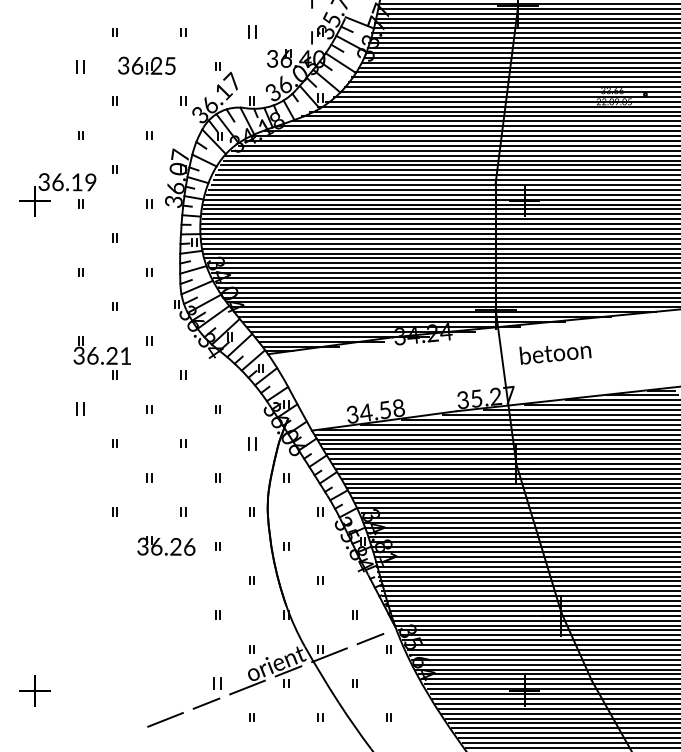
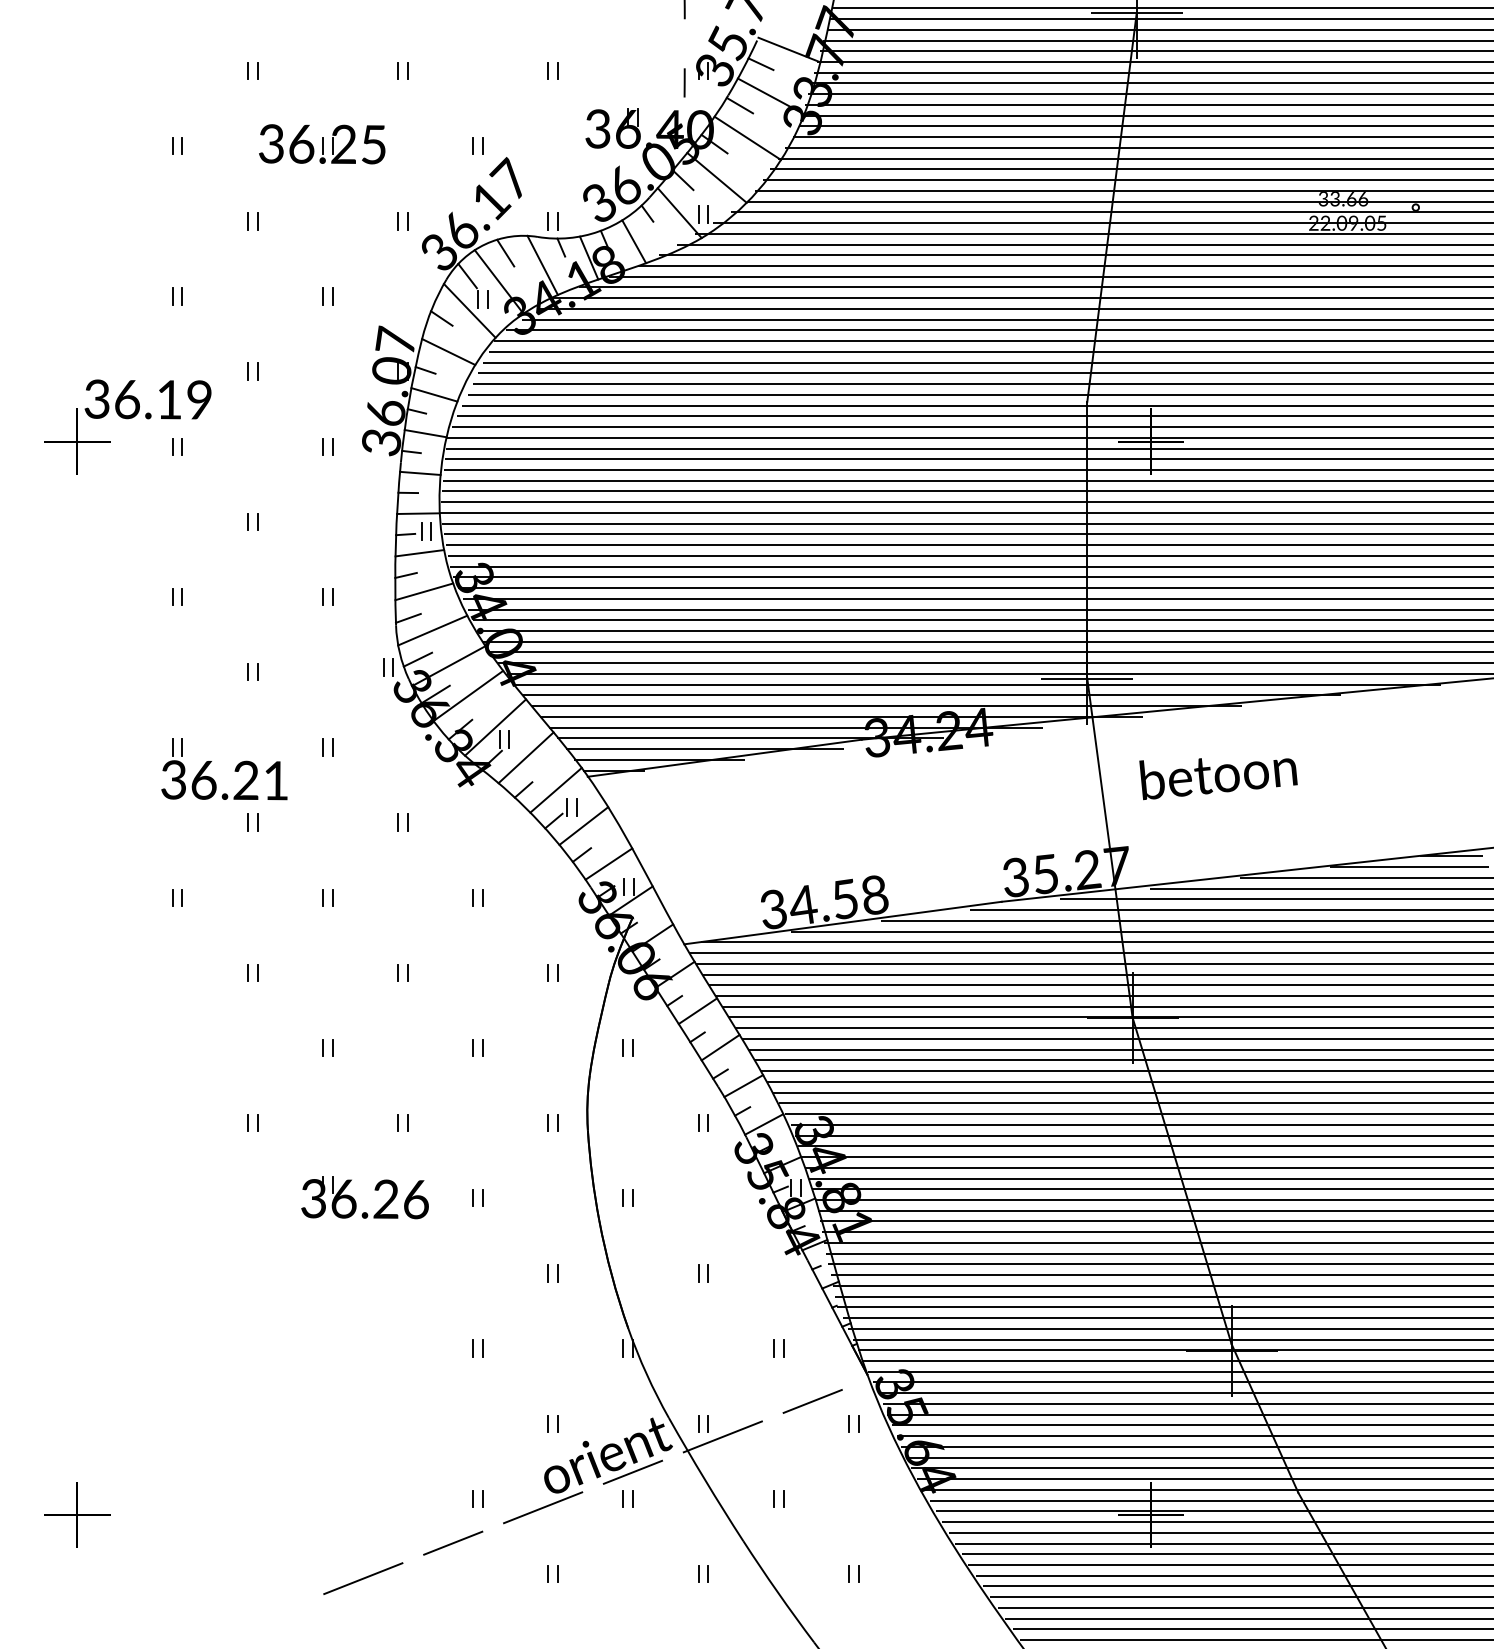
part: (251, 32) -> (551, 71), size x0.62
part: (80, 66) -> (176, 145), size x0.62
part: (80, 409) -> (176, 897), size x0.62
part: (251, 443) -> (551, 972), size x0.62
part: (217, 683) -> (477, 1498), size x0.62

